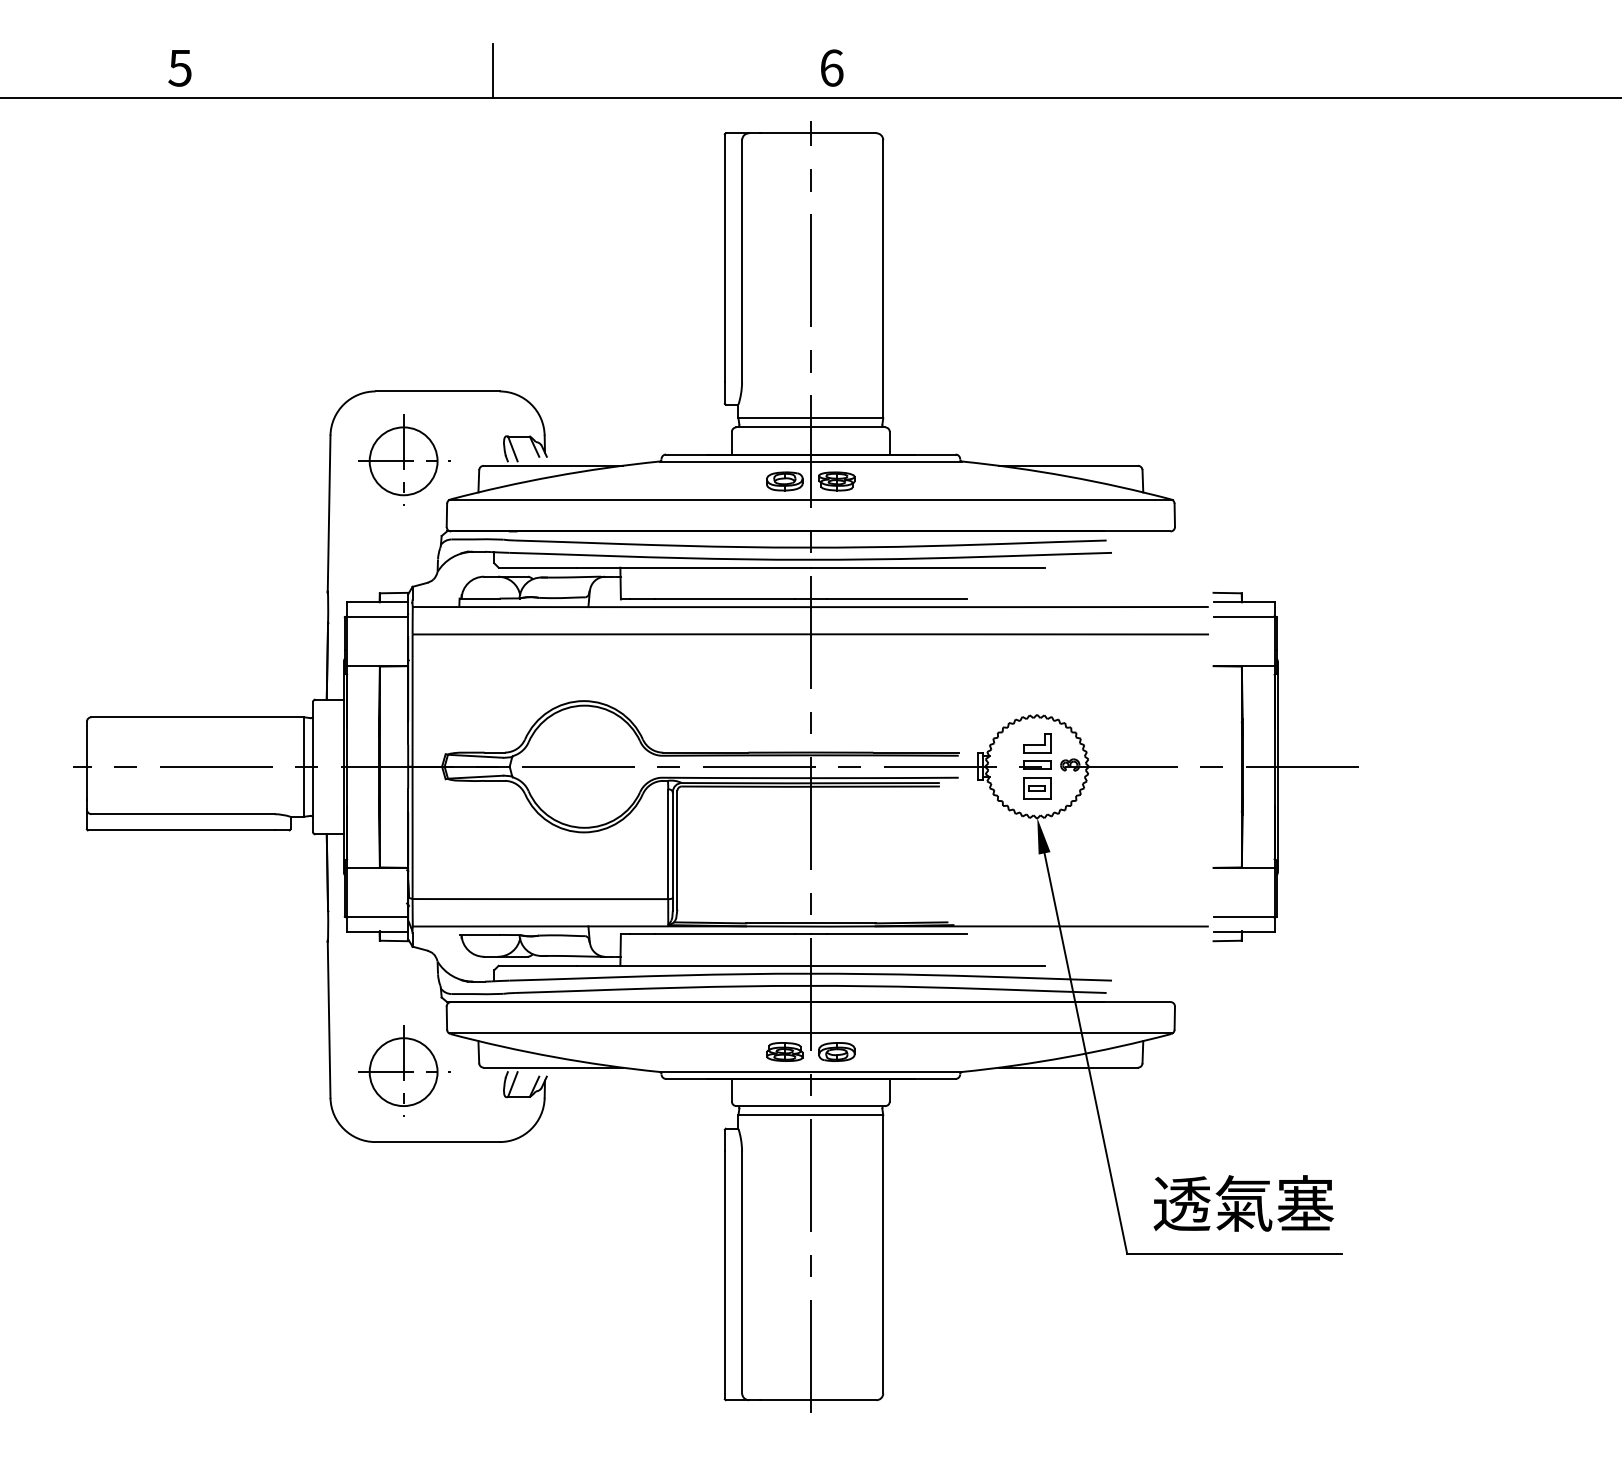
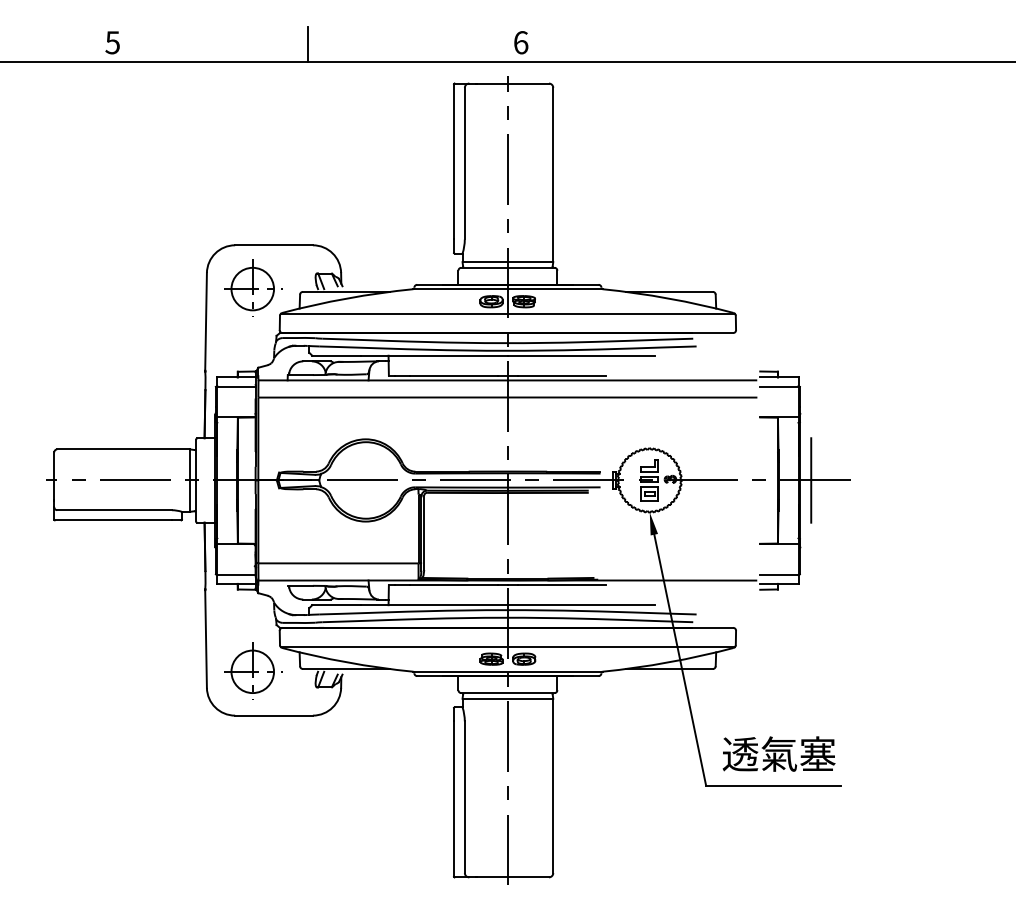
line: (1295, 766) -> (811, 480), added

